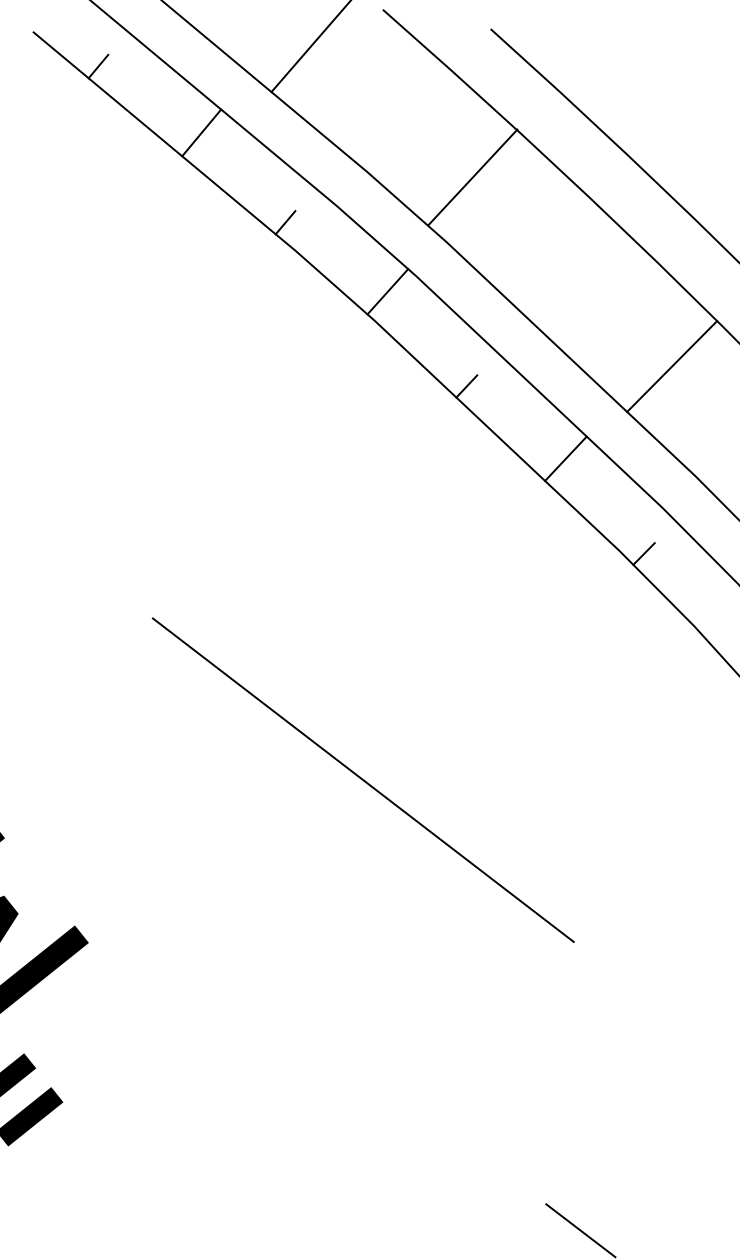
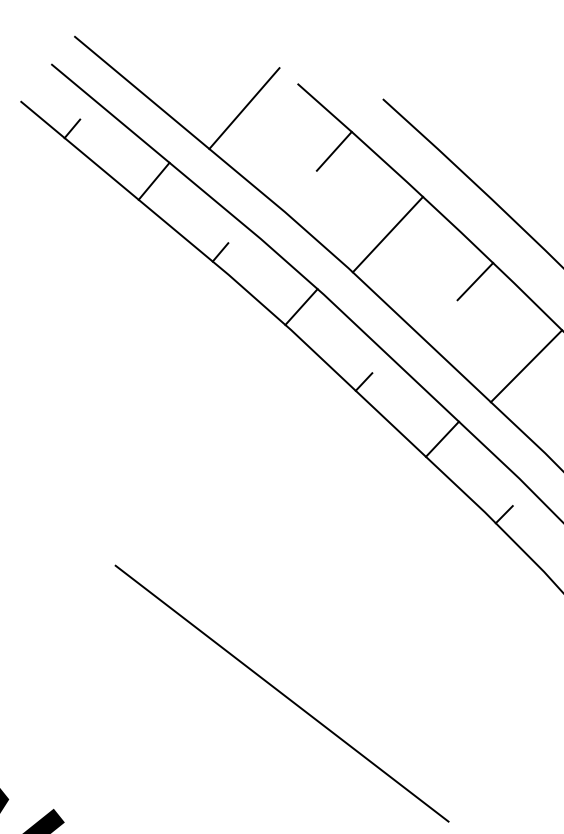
line: (429, 94) -> (334, 150), added
line: (472, 176) -> (387, 234), moved
line: (607, 259) -> (475, 281), added

